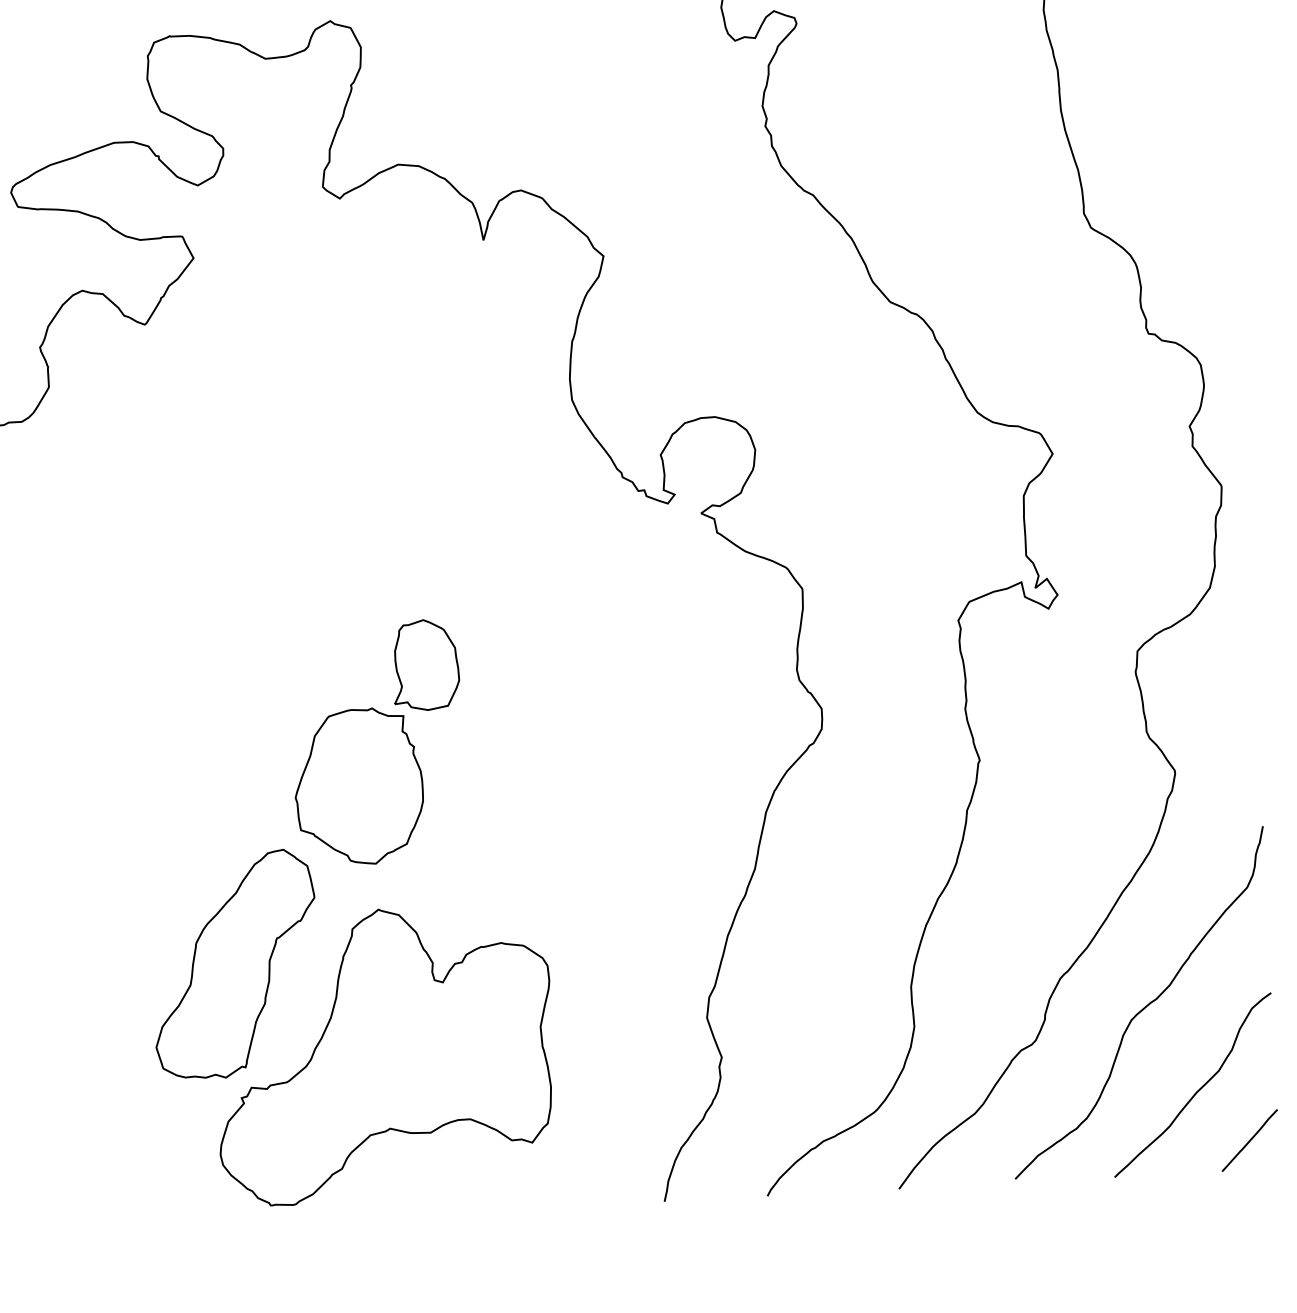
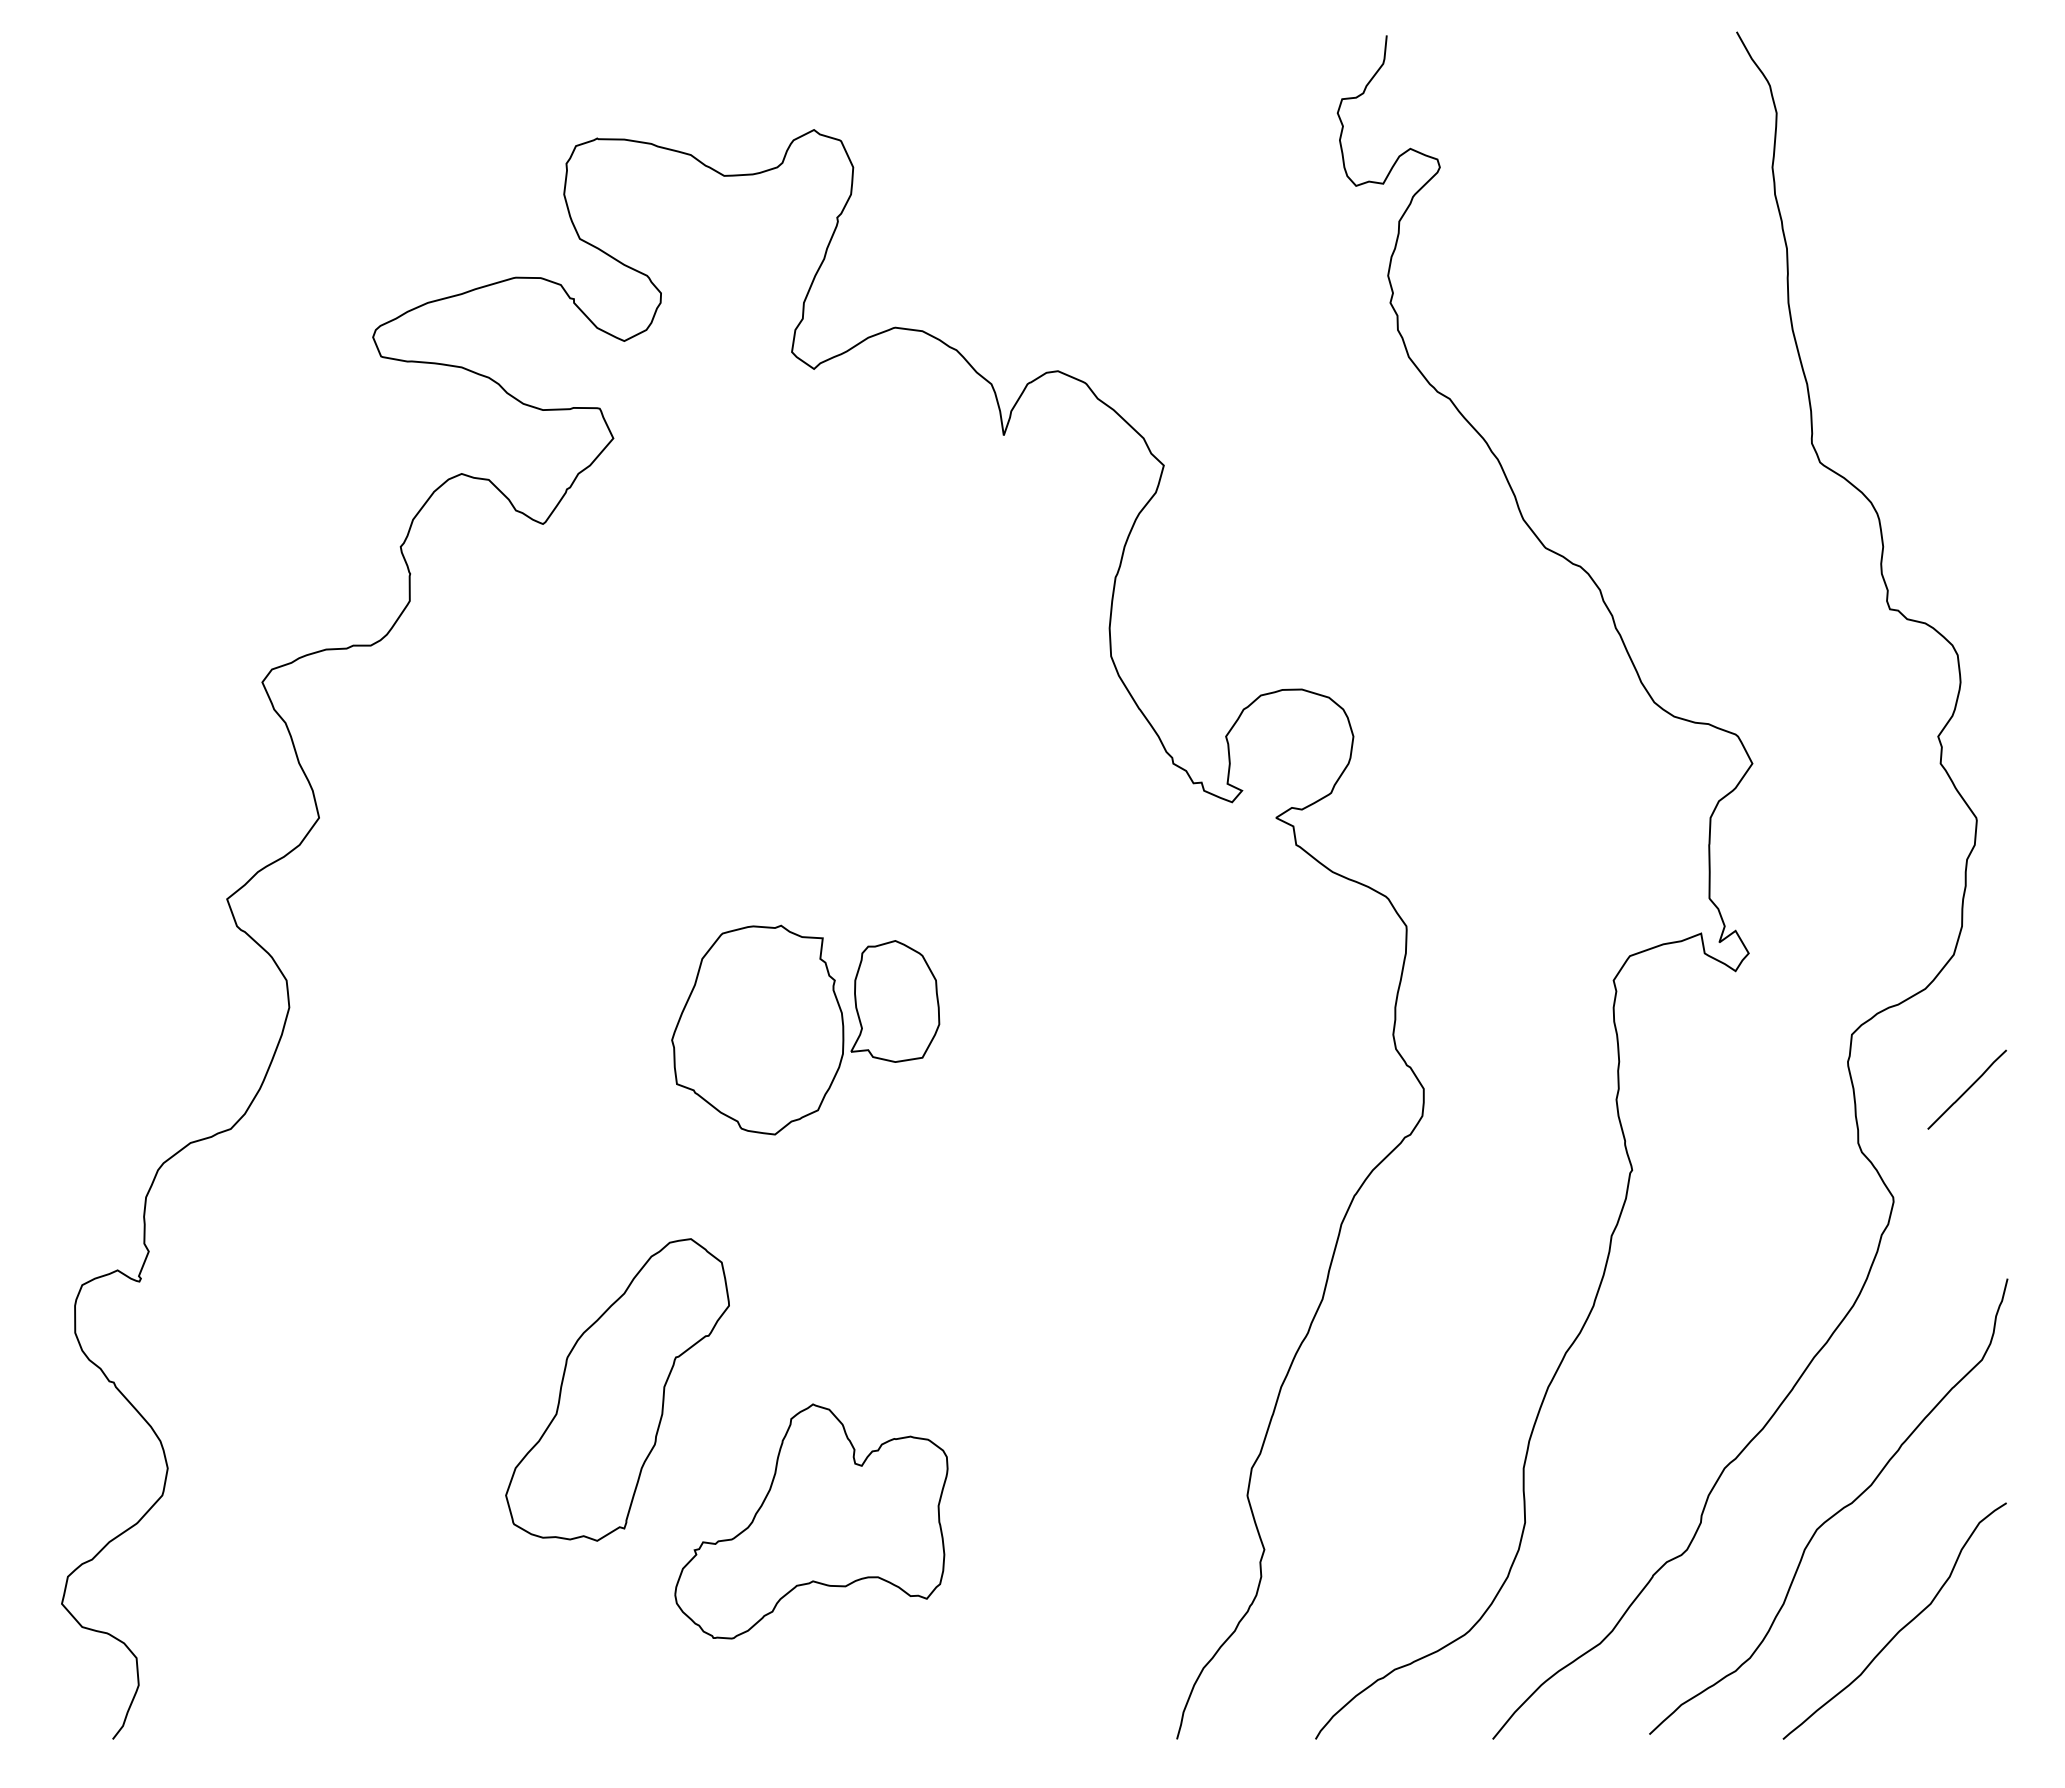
part: (358, 786) -> (757, 1029), moved
part: (384, 1054) -> (811, 1521), size x0.6
line: (1249, 1140) -> (1966, 1089), moved

